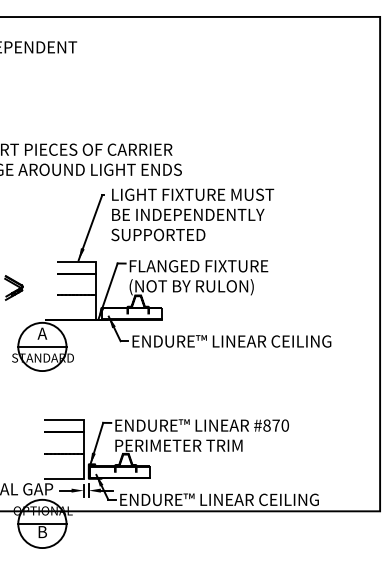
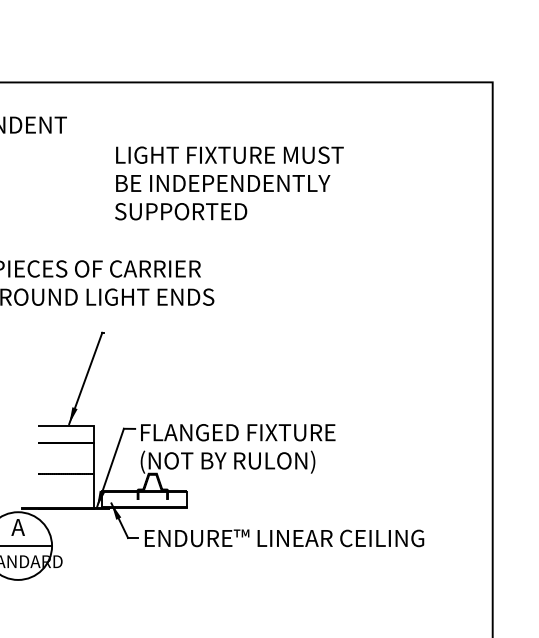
text: (192, 214) -> (229, 182), moved

